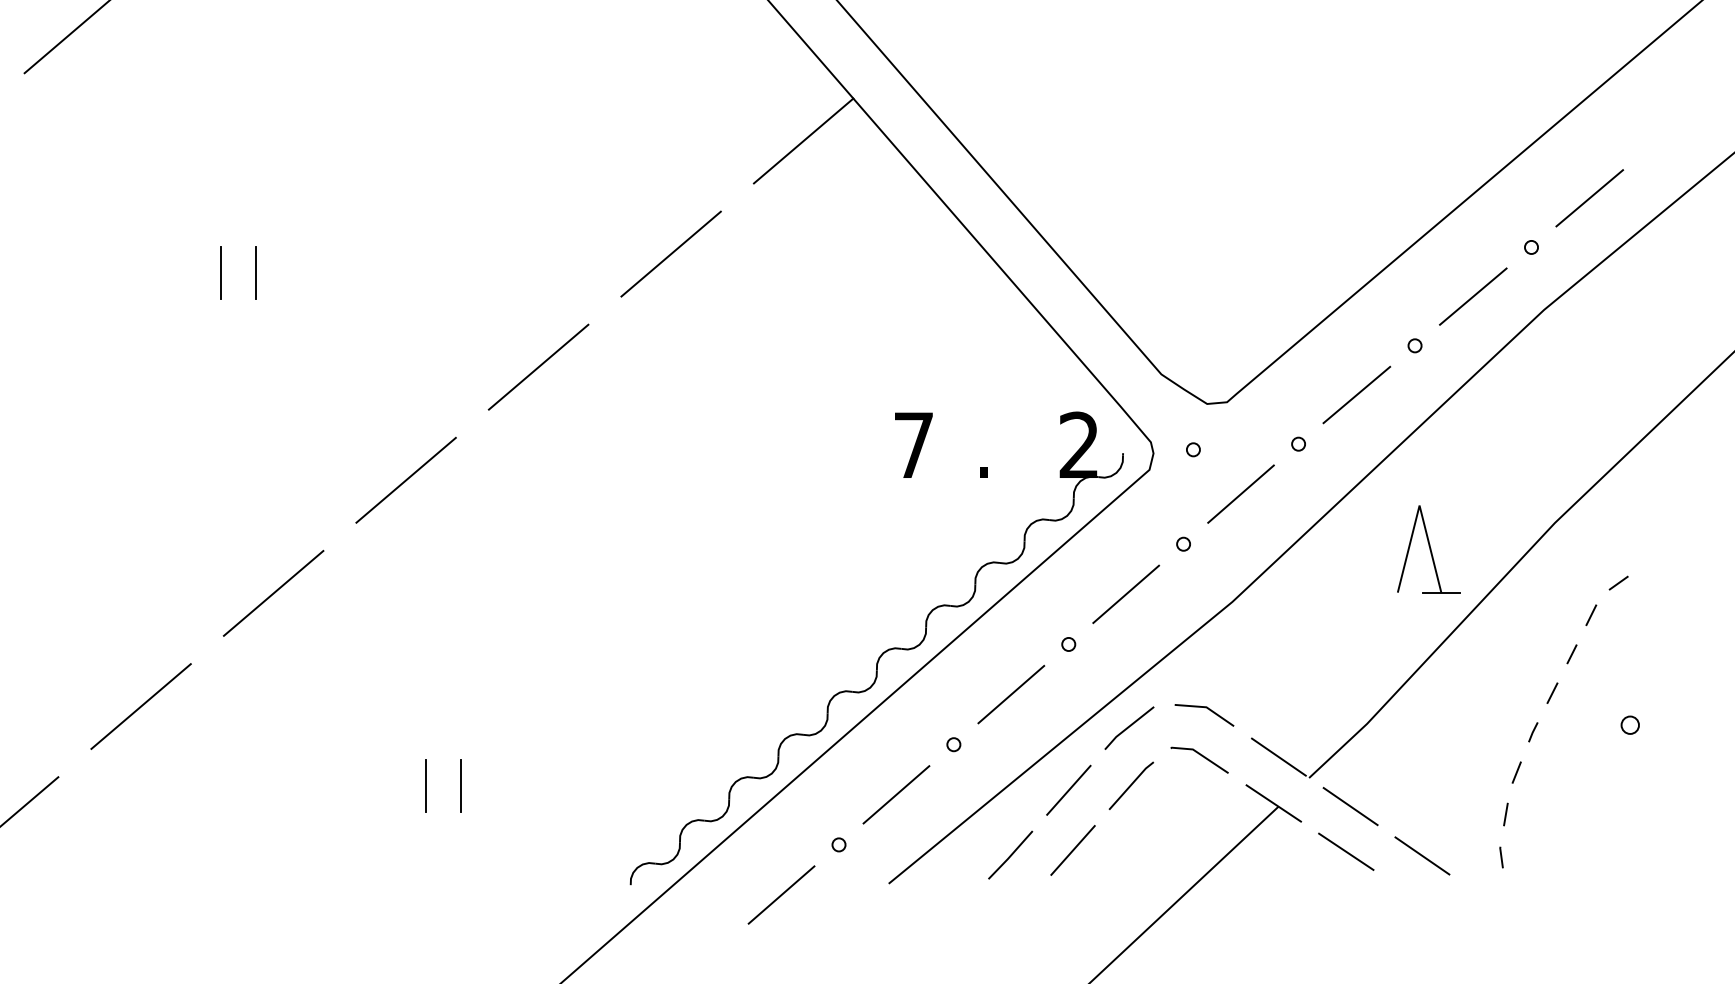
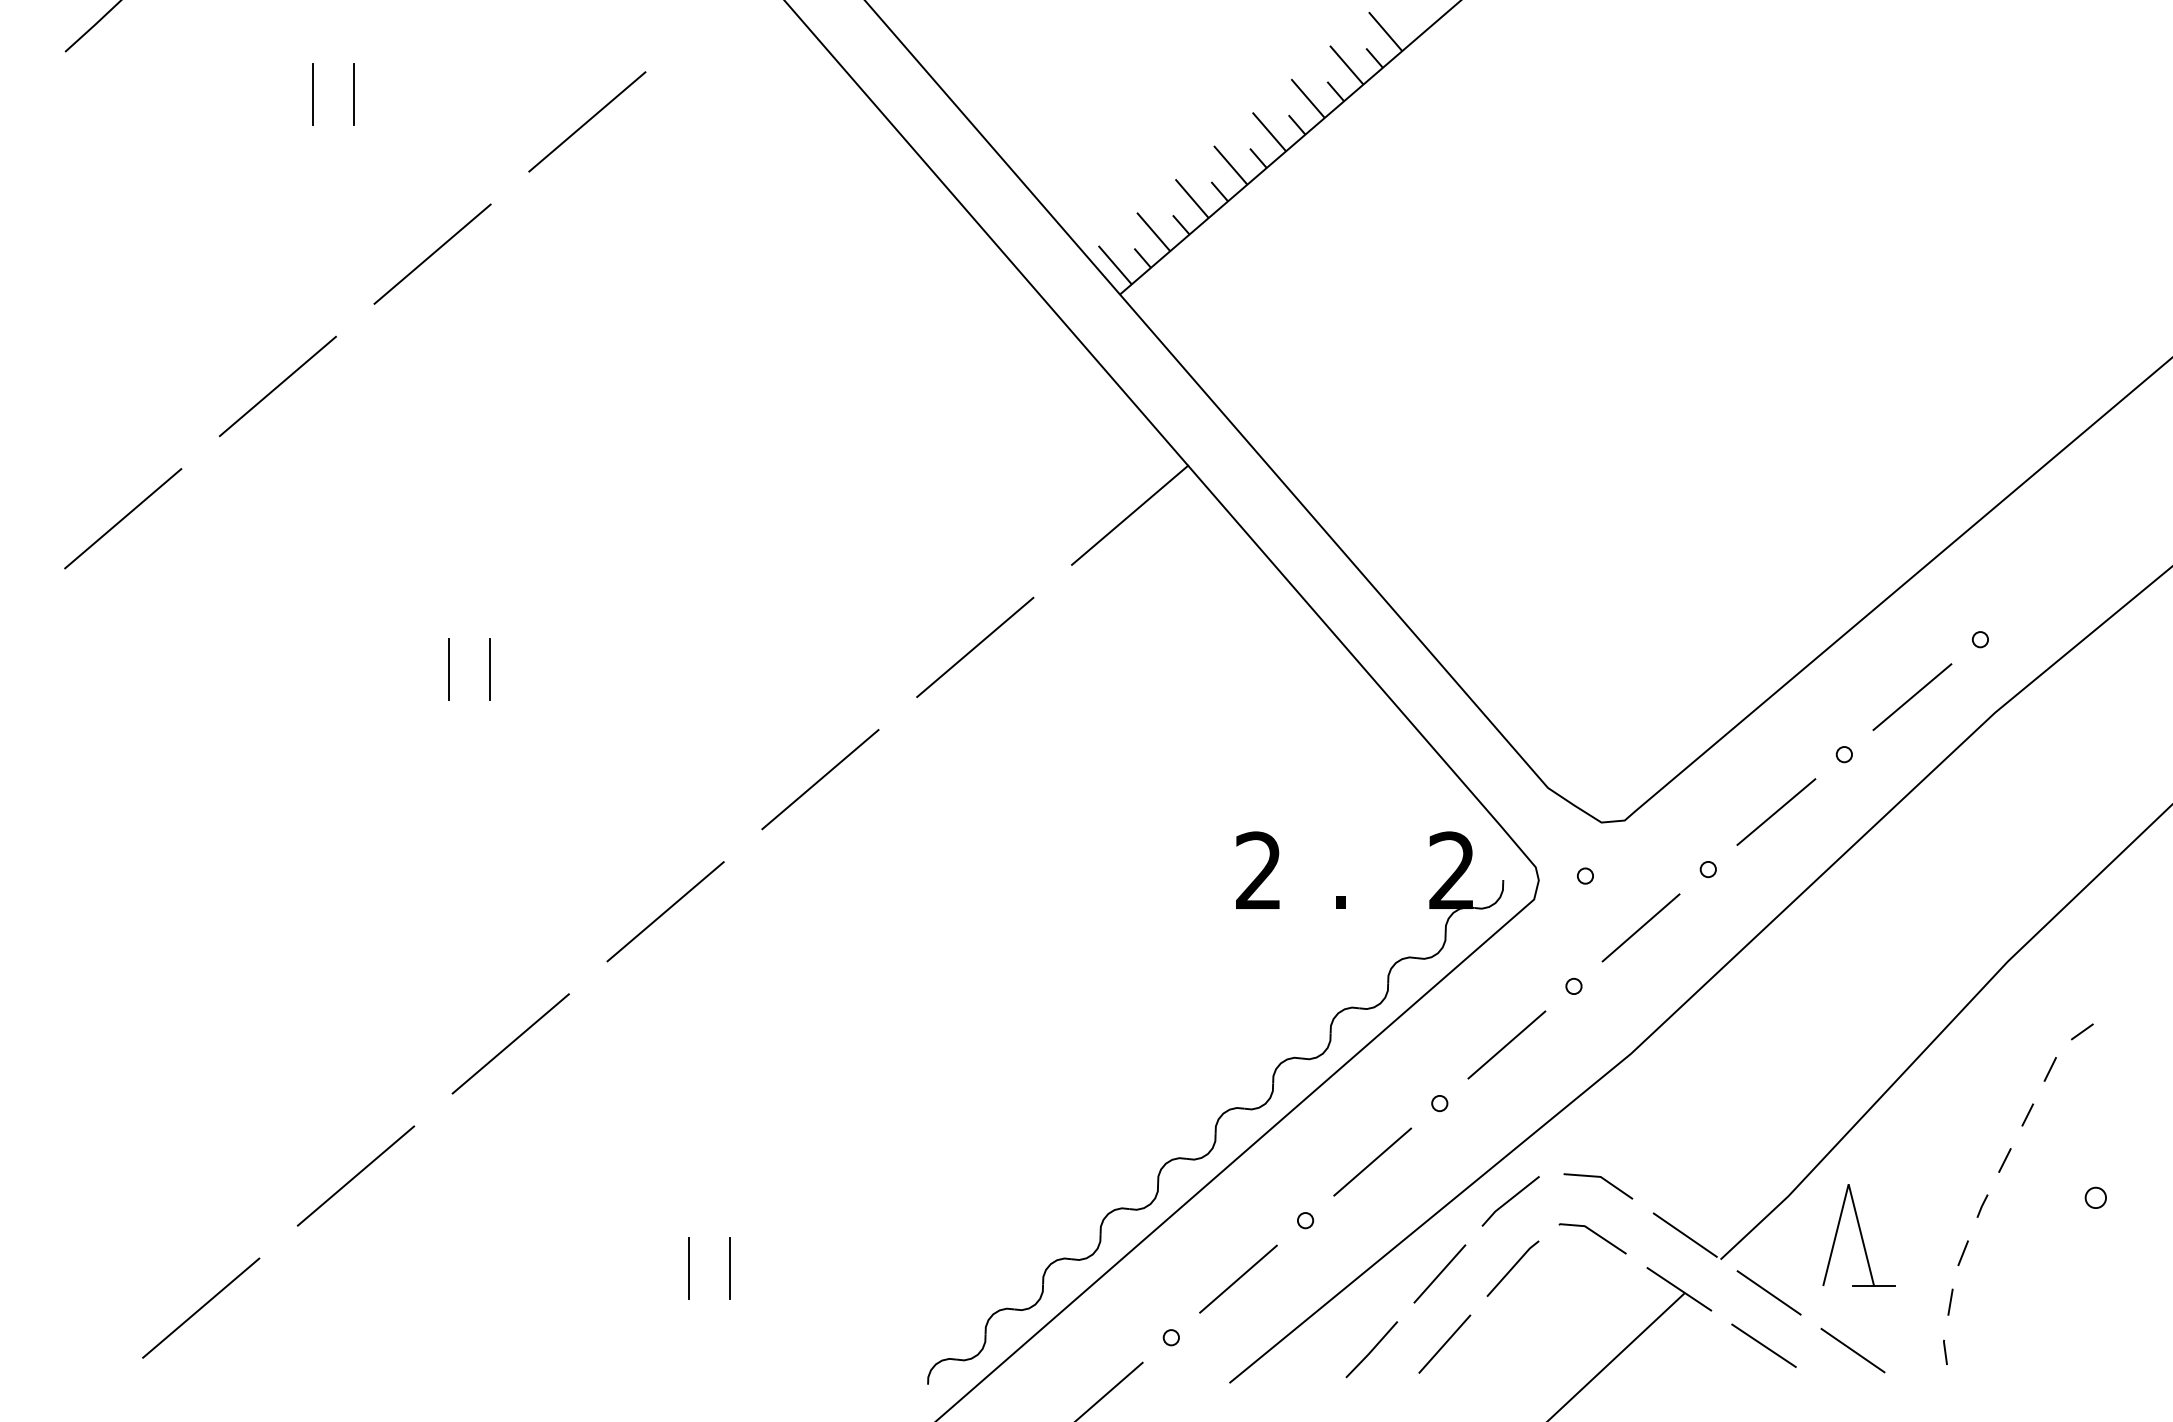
line: (1589, 198) -> (2048, 582), removed
text: (913, 444) -> (1258, 869), 7 -> 2
part: (1427, 549) -> (1858, 1235), moved

